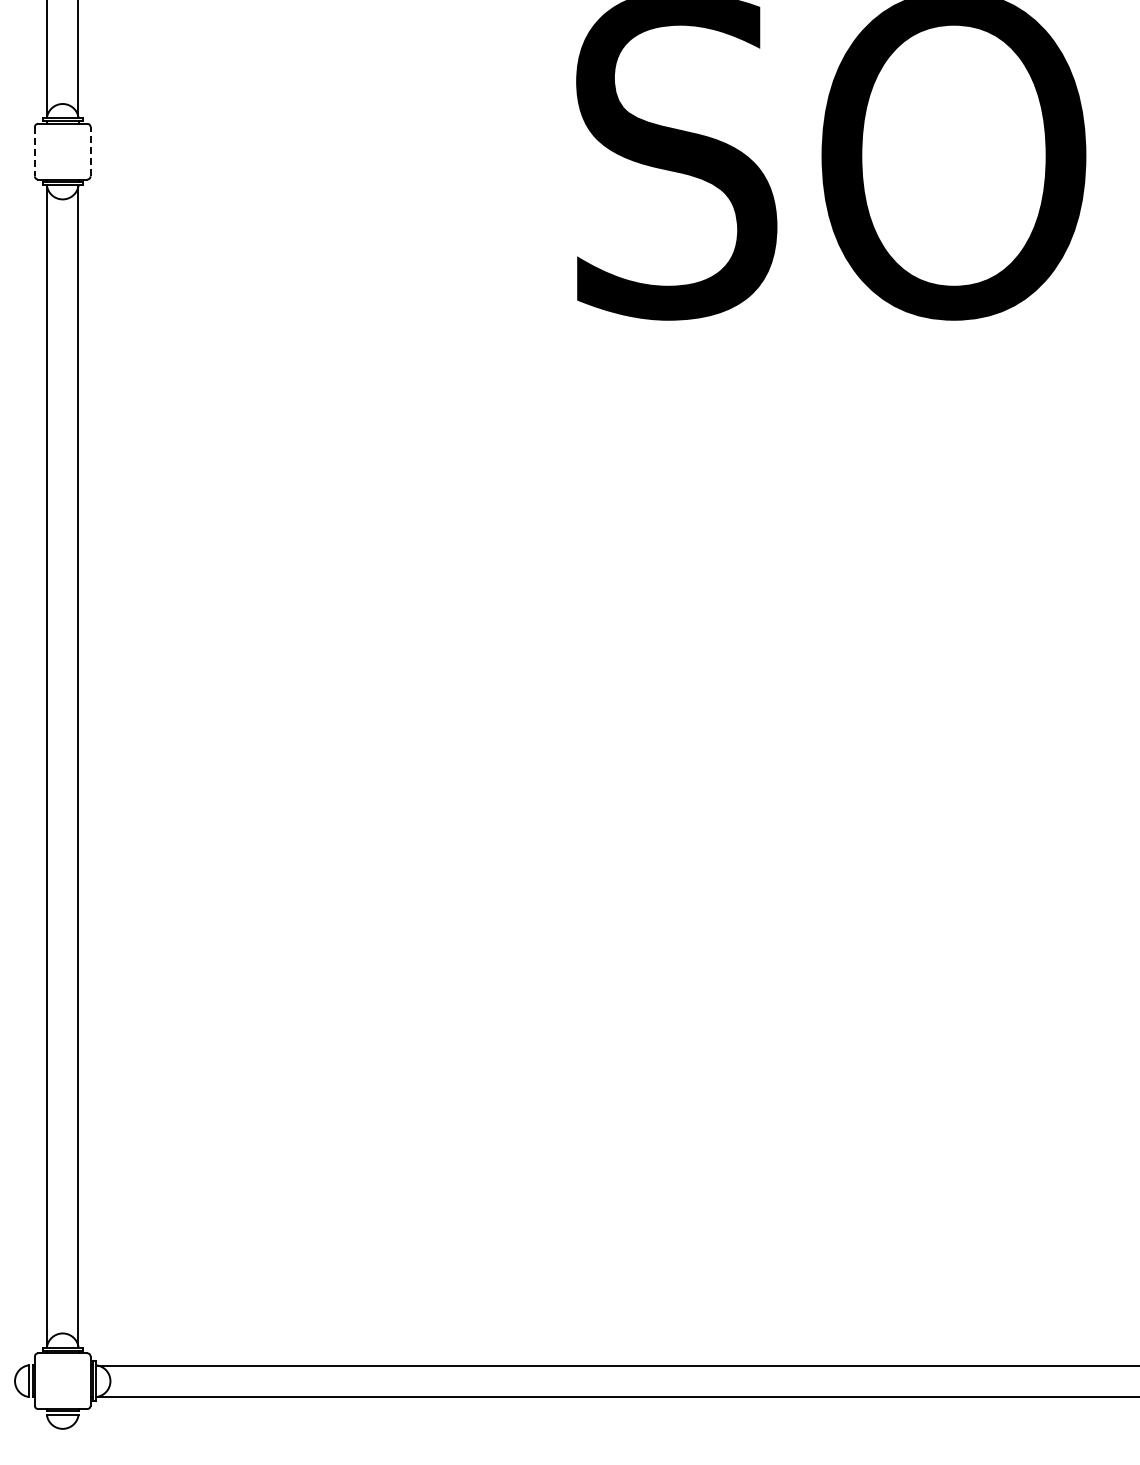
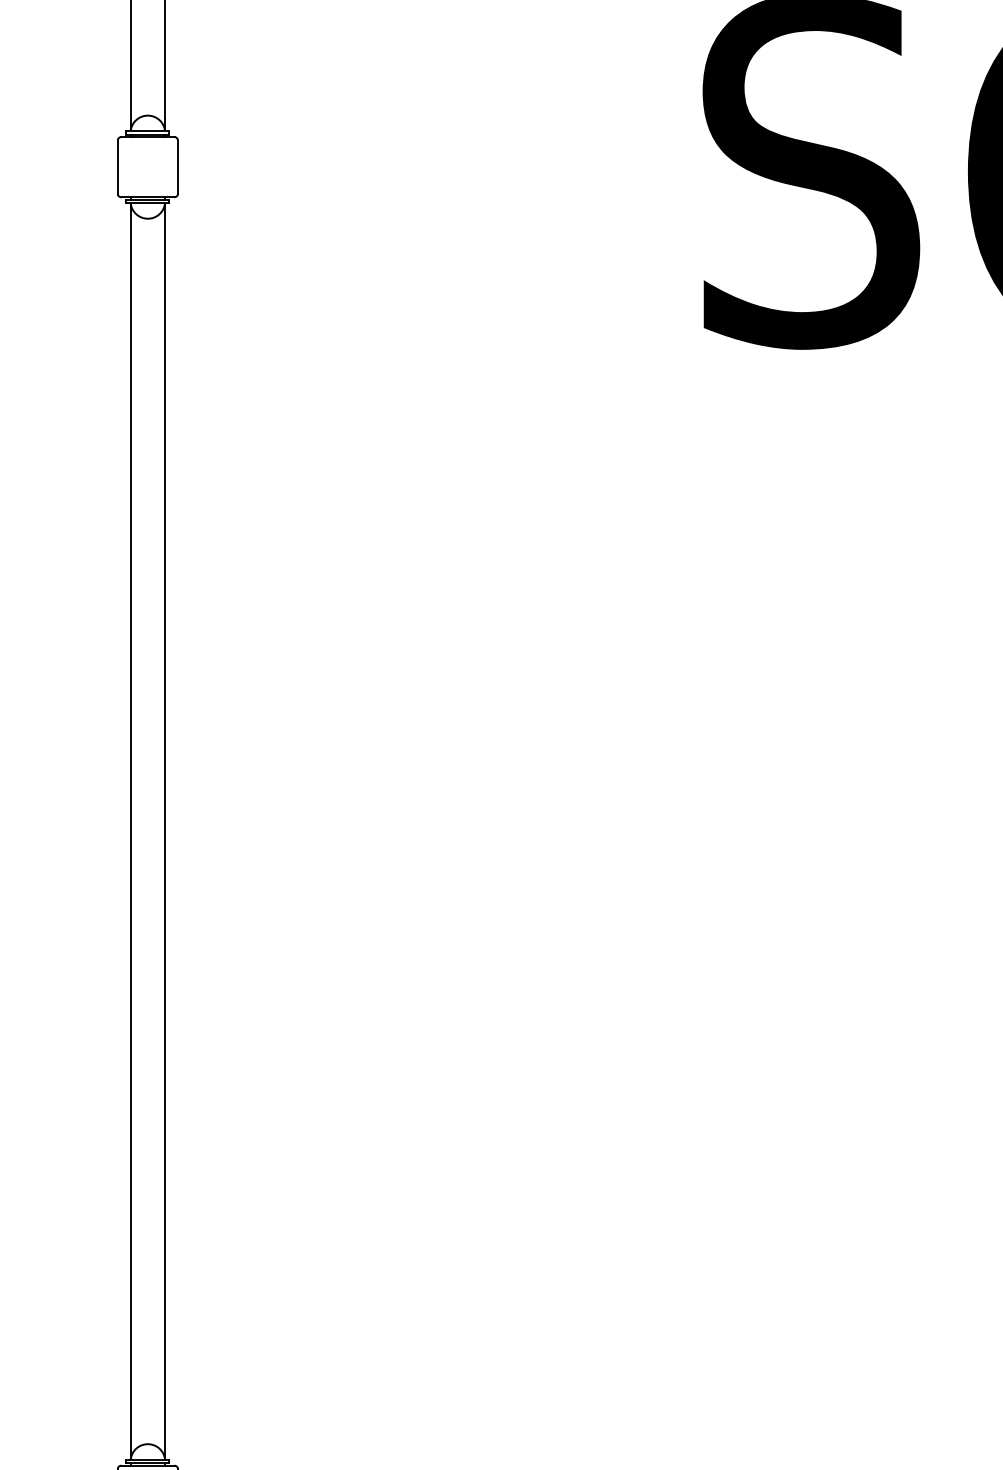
line: (34, 151) -> (117, 166), dashed -> solid
line: (90, 151) -> (177, 166), dashed -> solid

